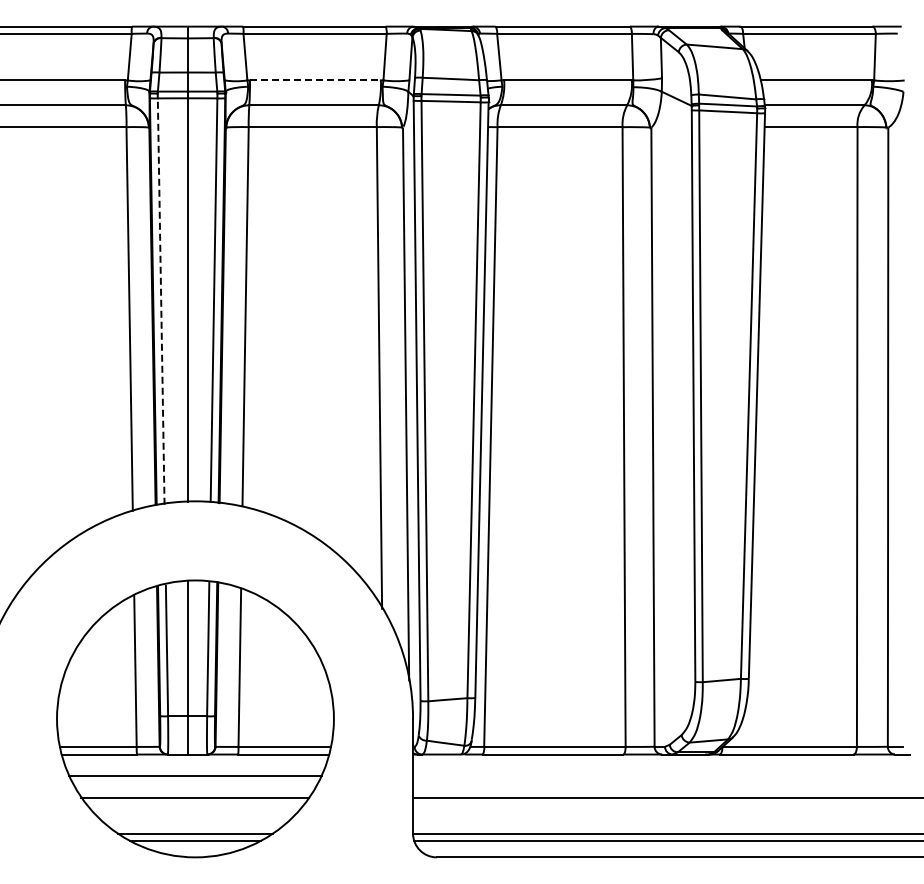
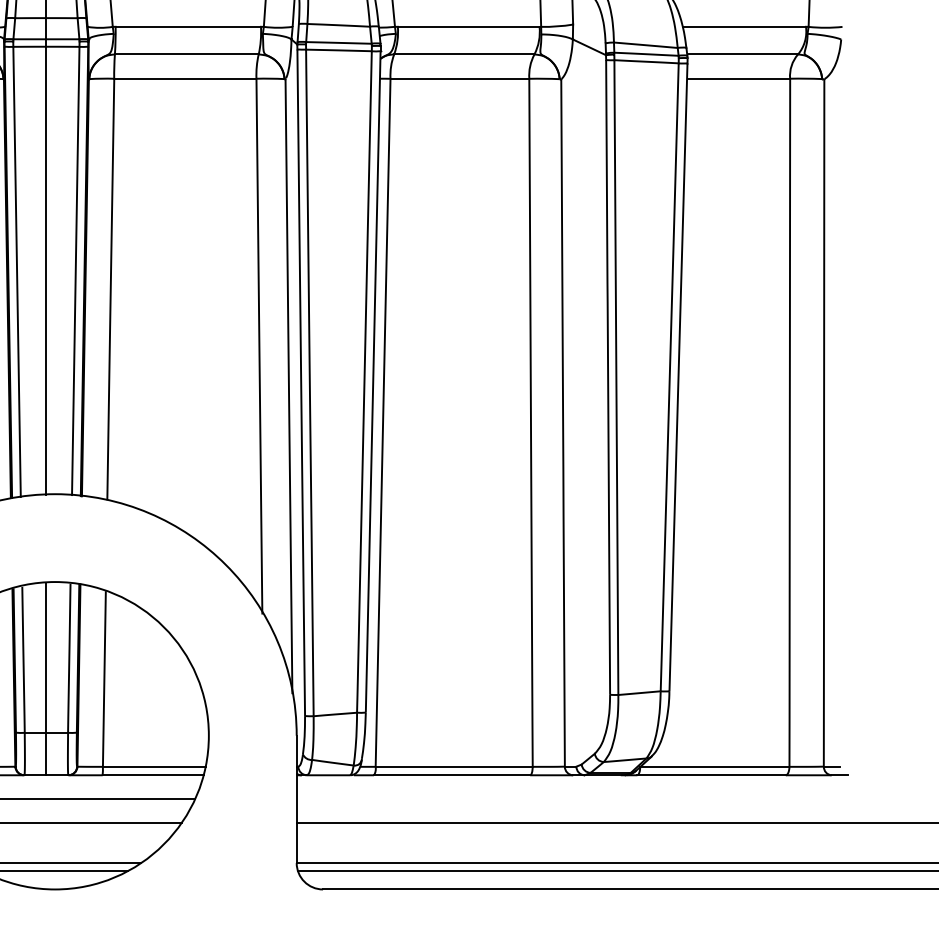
line: (315, 80) -> (188, 26), dashed -> solid
line: (161, 302) -> (17, 273), dashed -> solid

